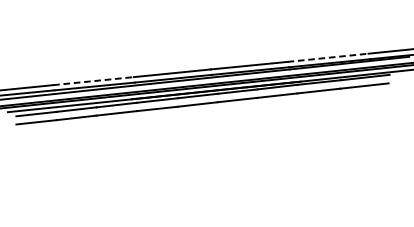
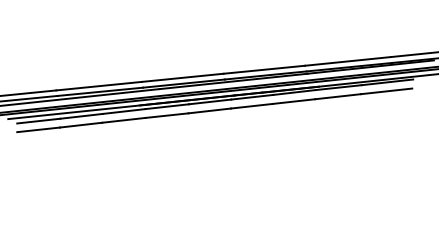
line: (328, 57) -> (348, 61), dashed -> solid
line: (93, 81) -> (99, 86), dashed -> solid

